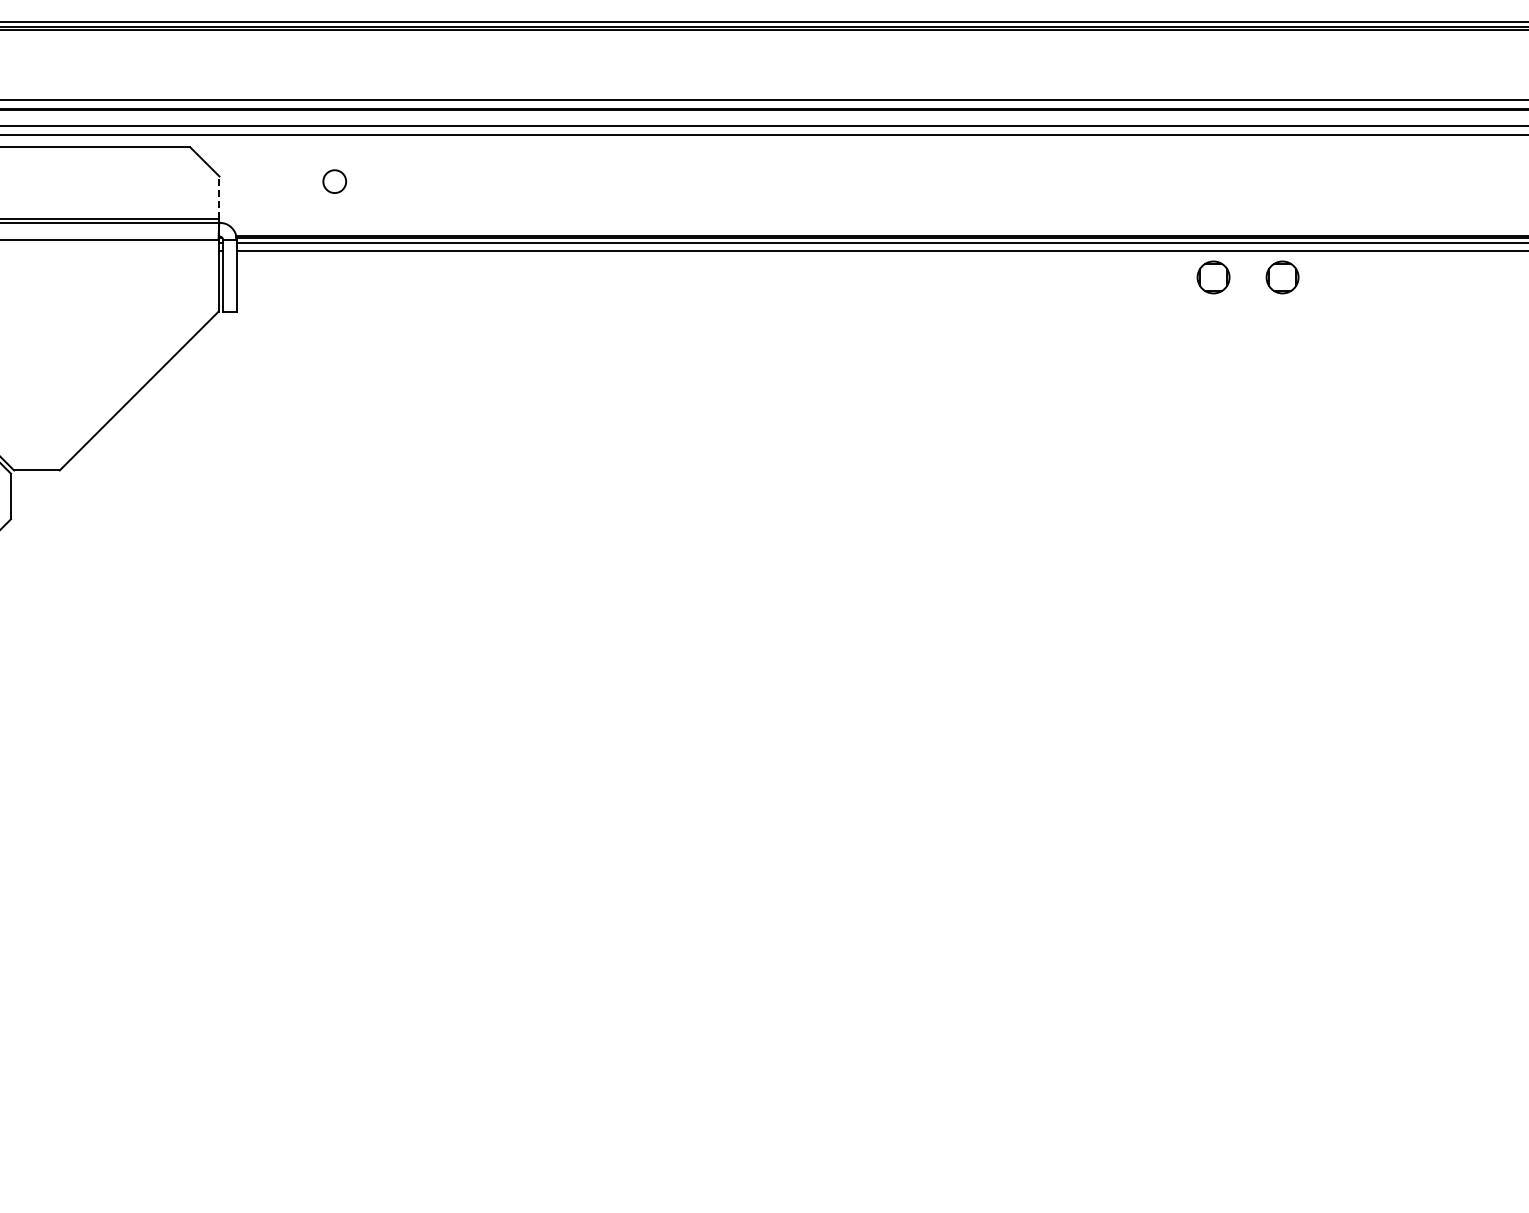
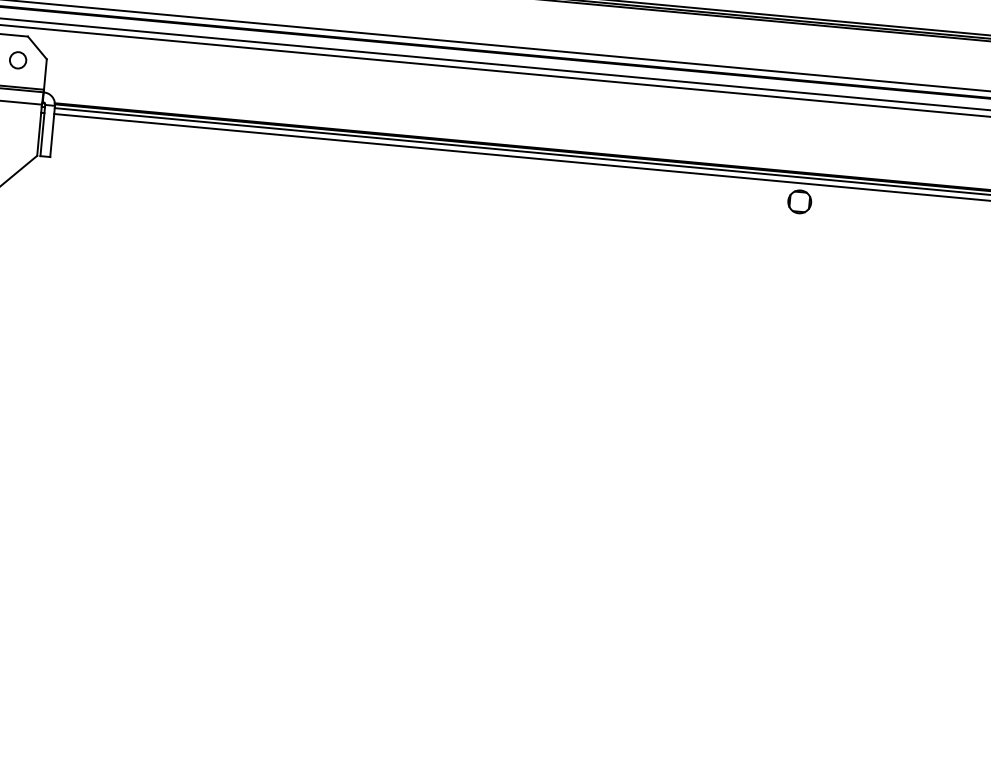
circle: (334, 181) -> (17, 60), moved
line: (219, 197) -> (45, 74), dashed -> solid
part: (1213, 277) -> (750, 197), removed

